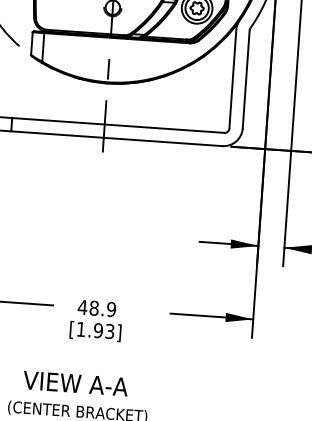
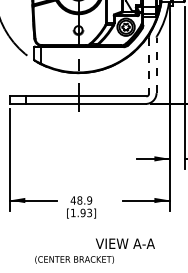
line: (233, 78) -> (149, 65), solid -> dashed
line: (246, 79) -> (156, 65), solid -> dashed
text: (75, 383) -> (125, 243), moved

